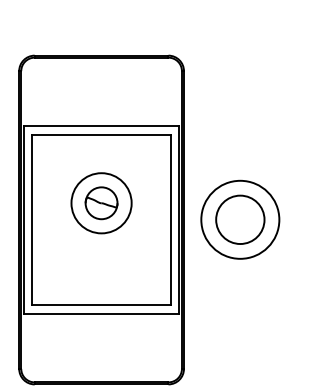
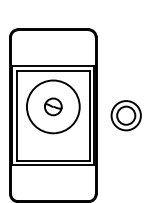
circle: (99, 202) -> (52, 106), size x1.67
part: (238, 219) -> (125, 115), size x0.71

